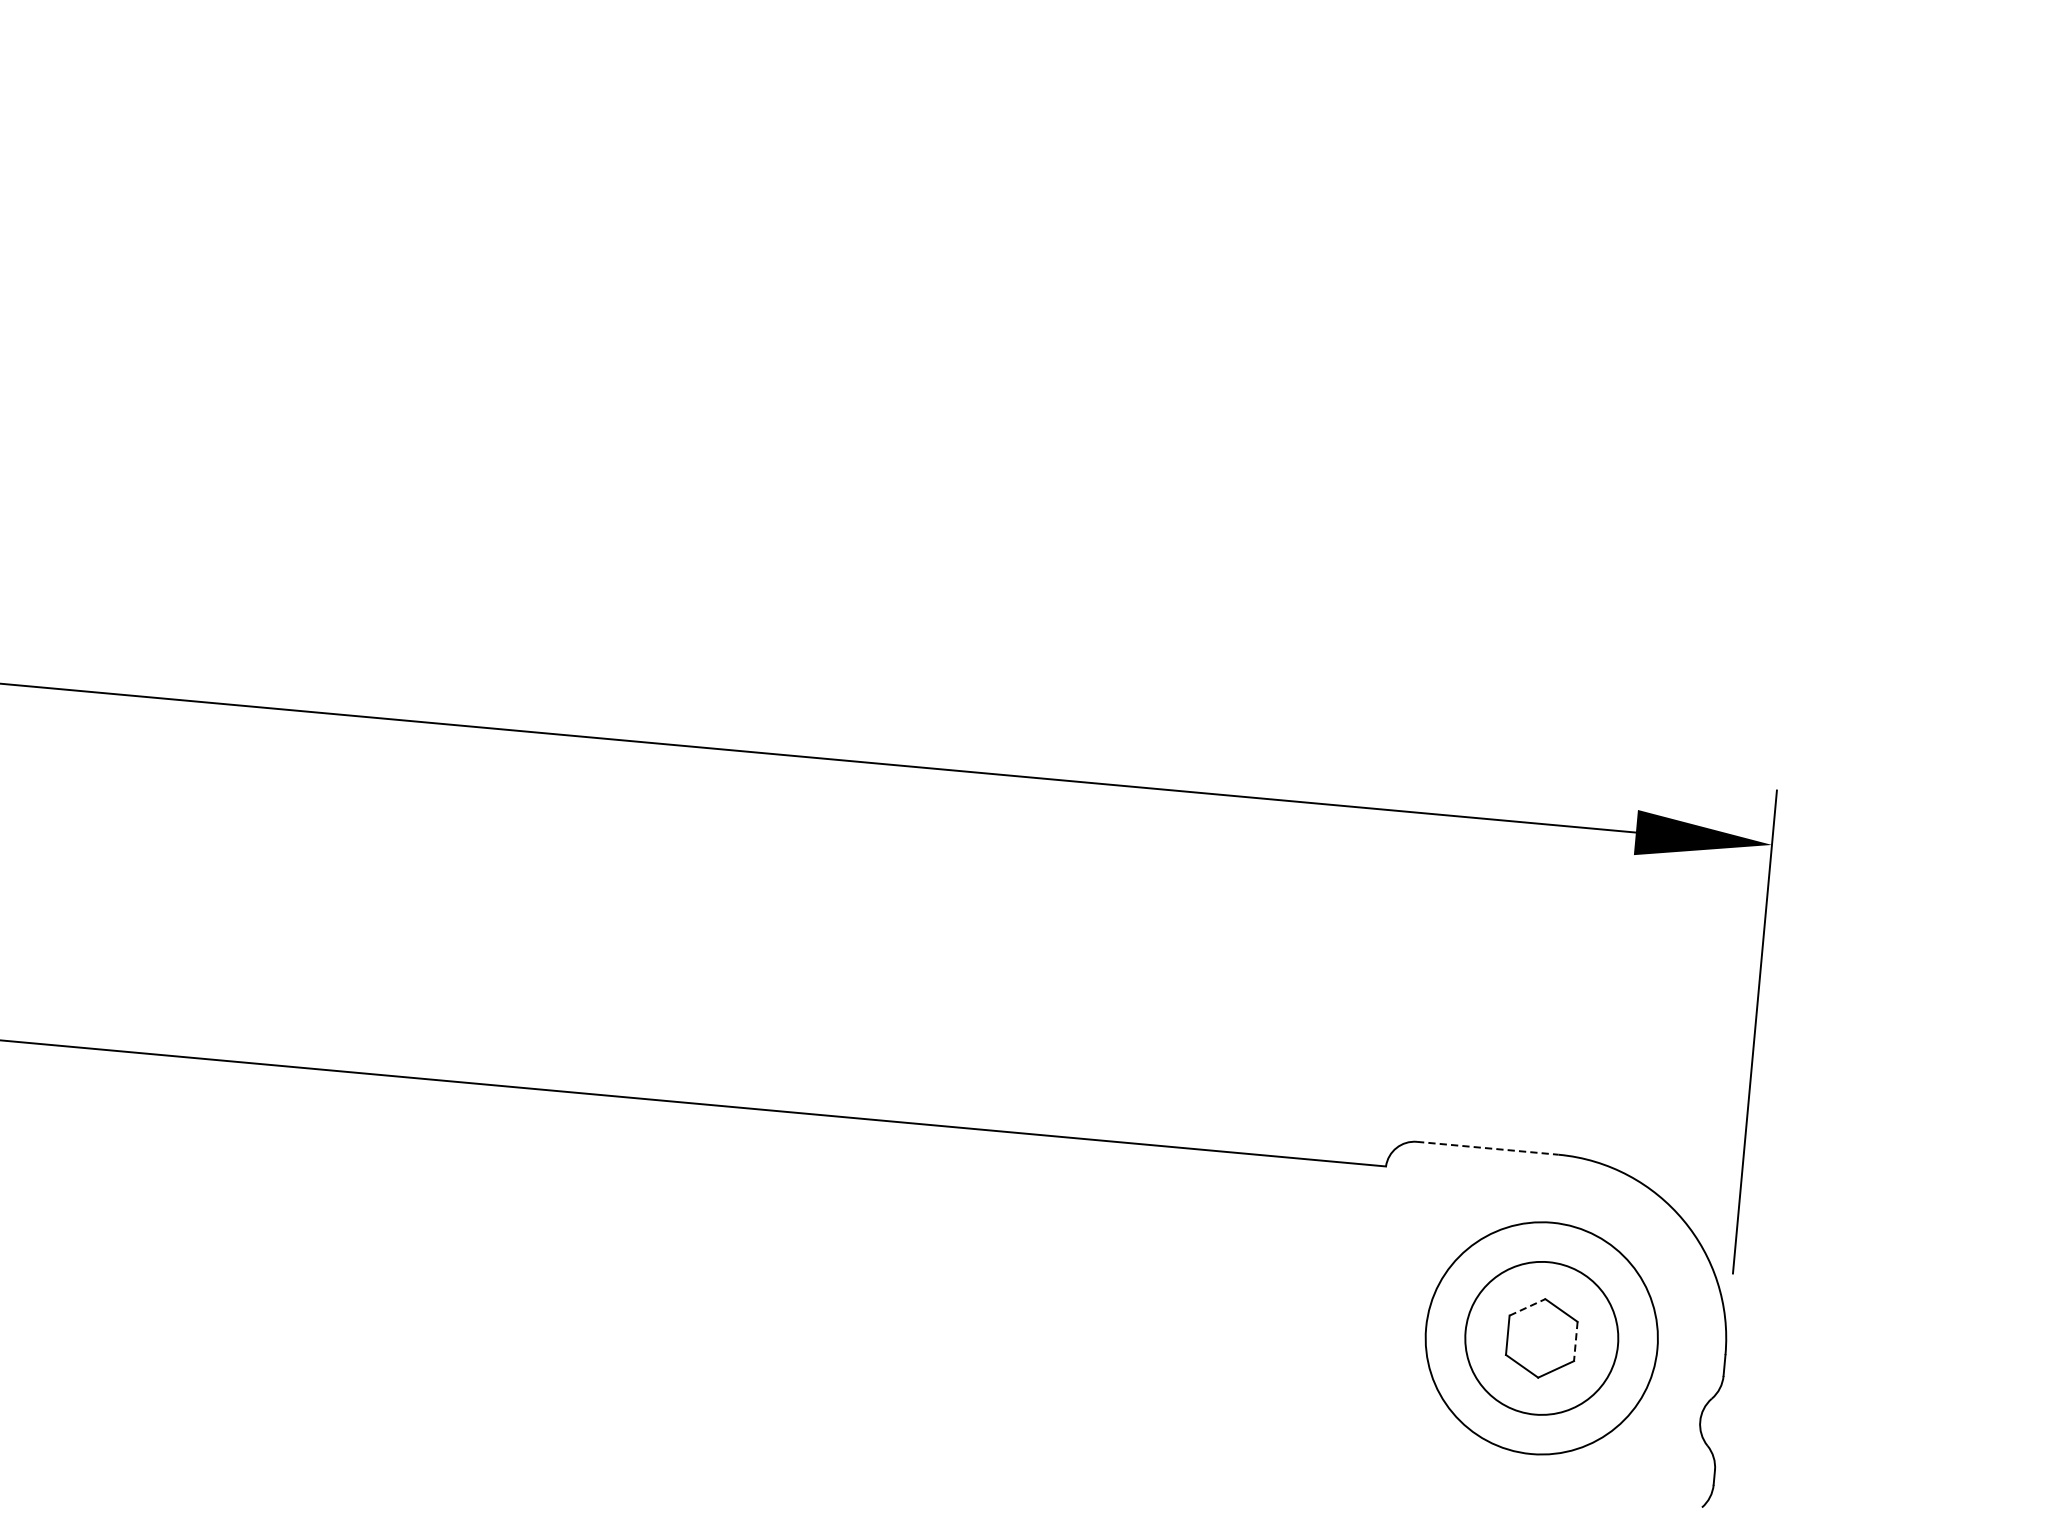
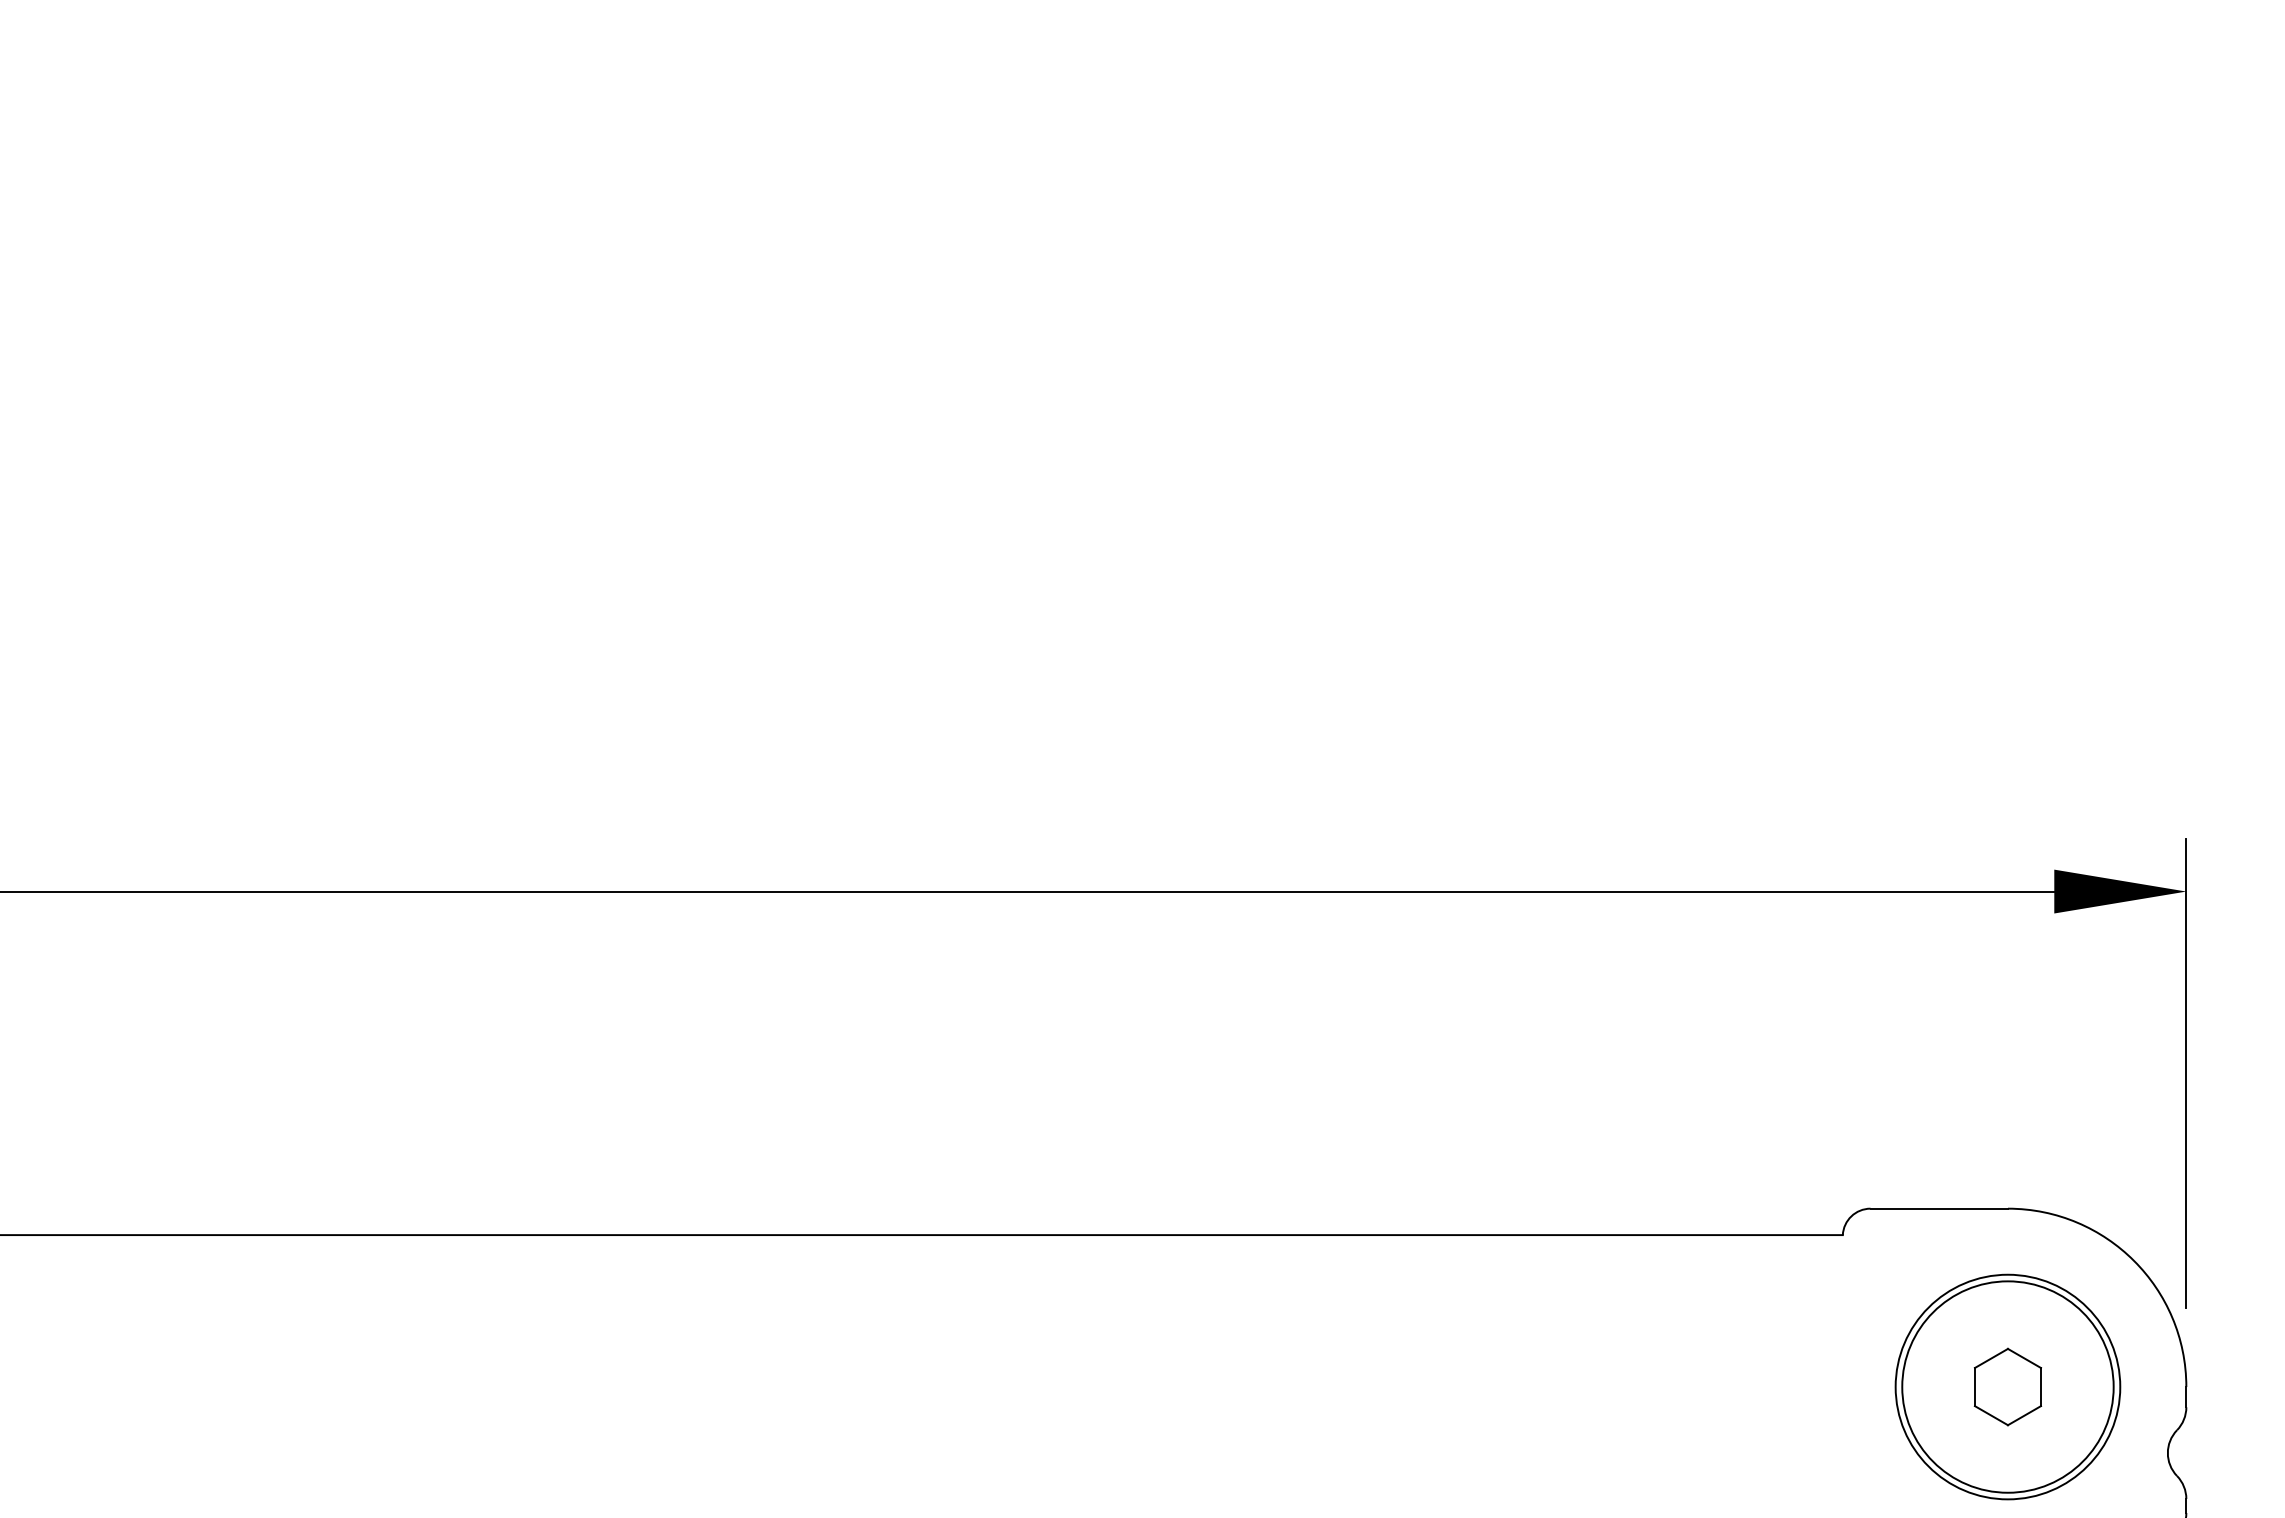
line: (1488, 1148) -> (1939, 1208), dashed -> solid
line: (1527, 1307) -> (1991, 1358), dashed -> solid
circle: (1541, 1337) -> (2007, 1386), size x1.43
line: (1576, 1341) -> (2041, 1387), dashed -> solid

